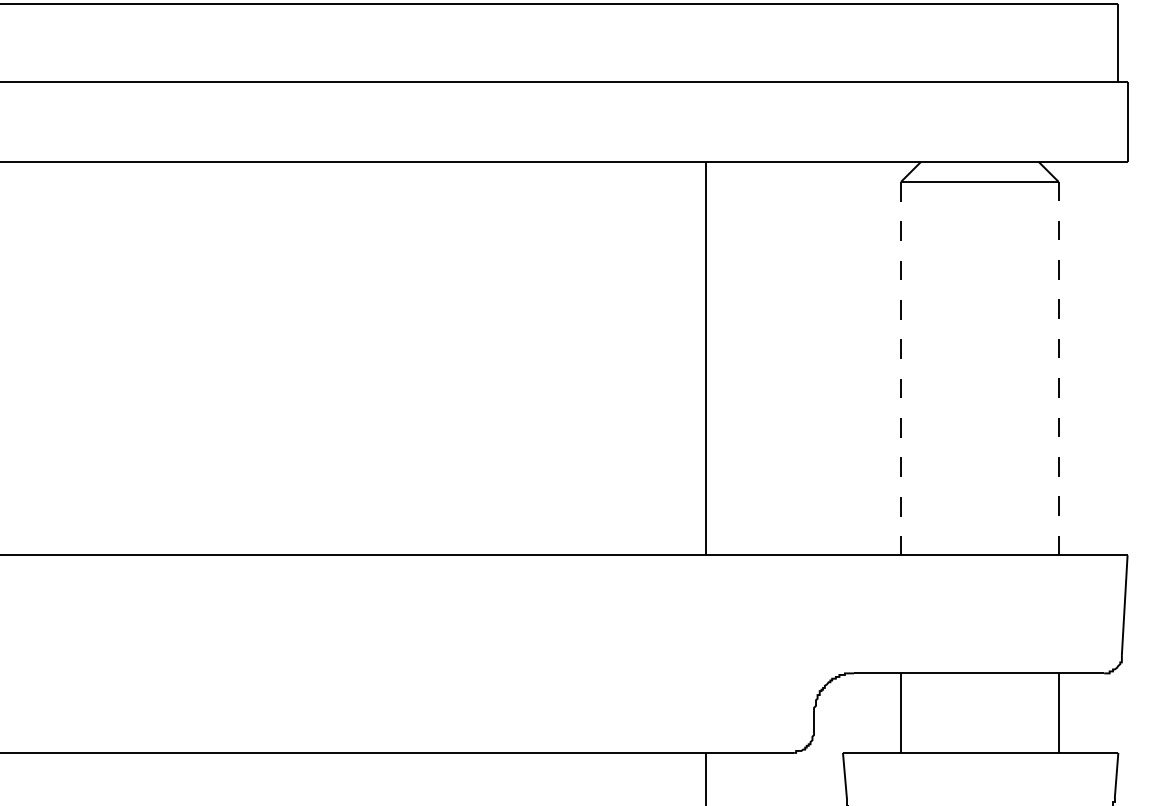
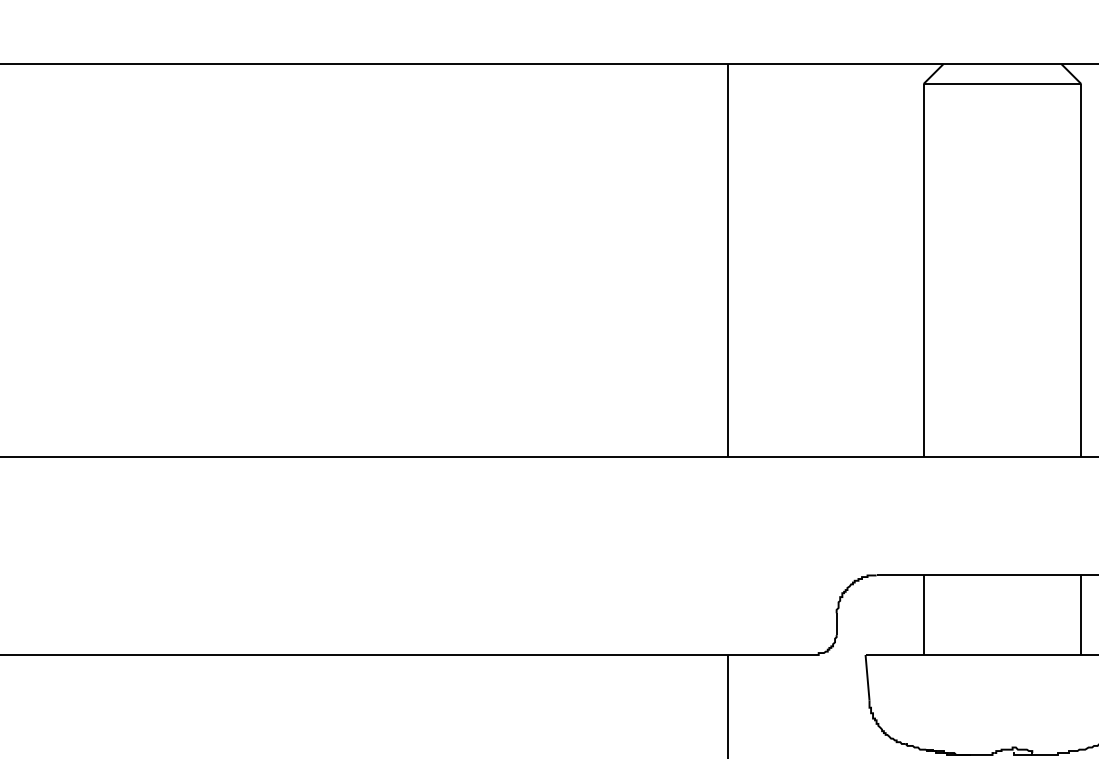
line: (901, 368) -> (924, 270), dashed -> solid
line: (1058, 368) -> (1081, 270), dashed -> solid

